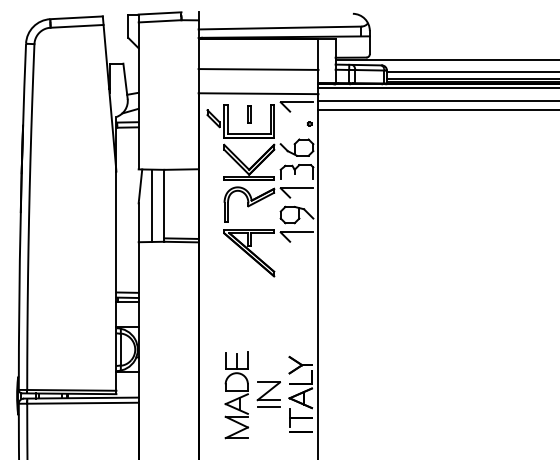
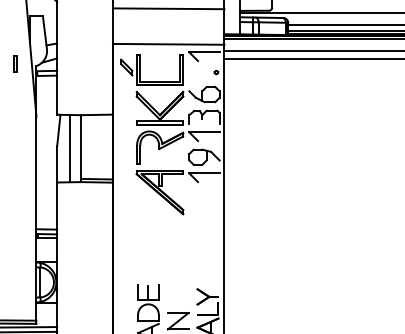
line: (258, 69) -> (168, 8), moved
part: (249, 114) -> (15, 63), moved

